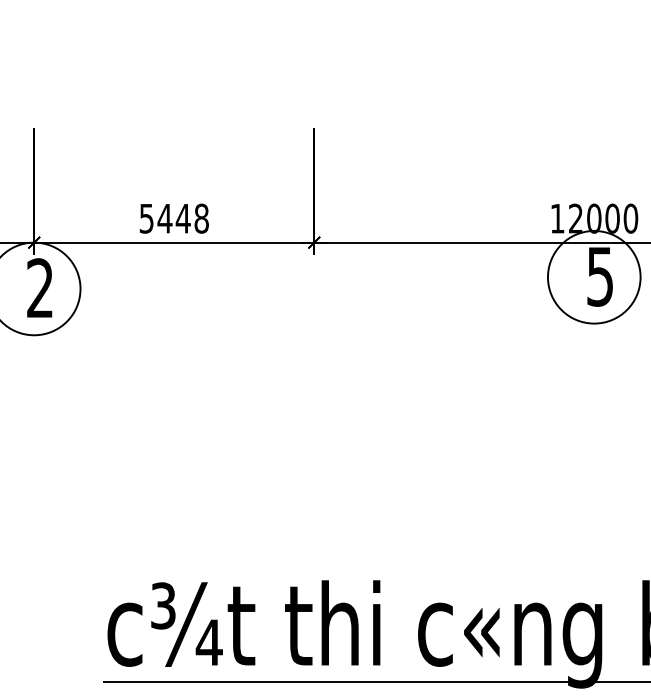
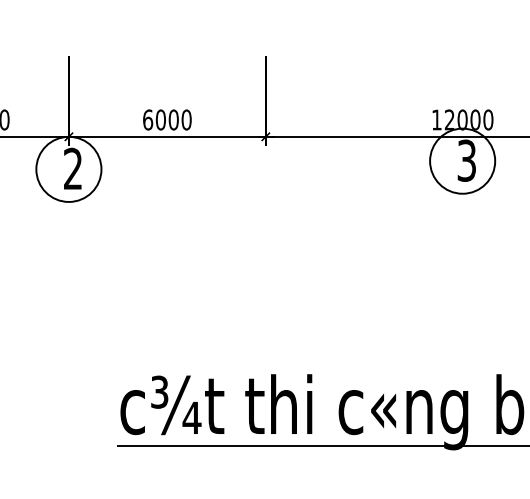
text: (174, 217) -> (167, 119), 5448 -> 6000
text: (599, 276) -> (466, 160), 5 -> 3

